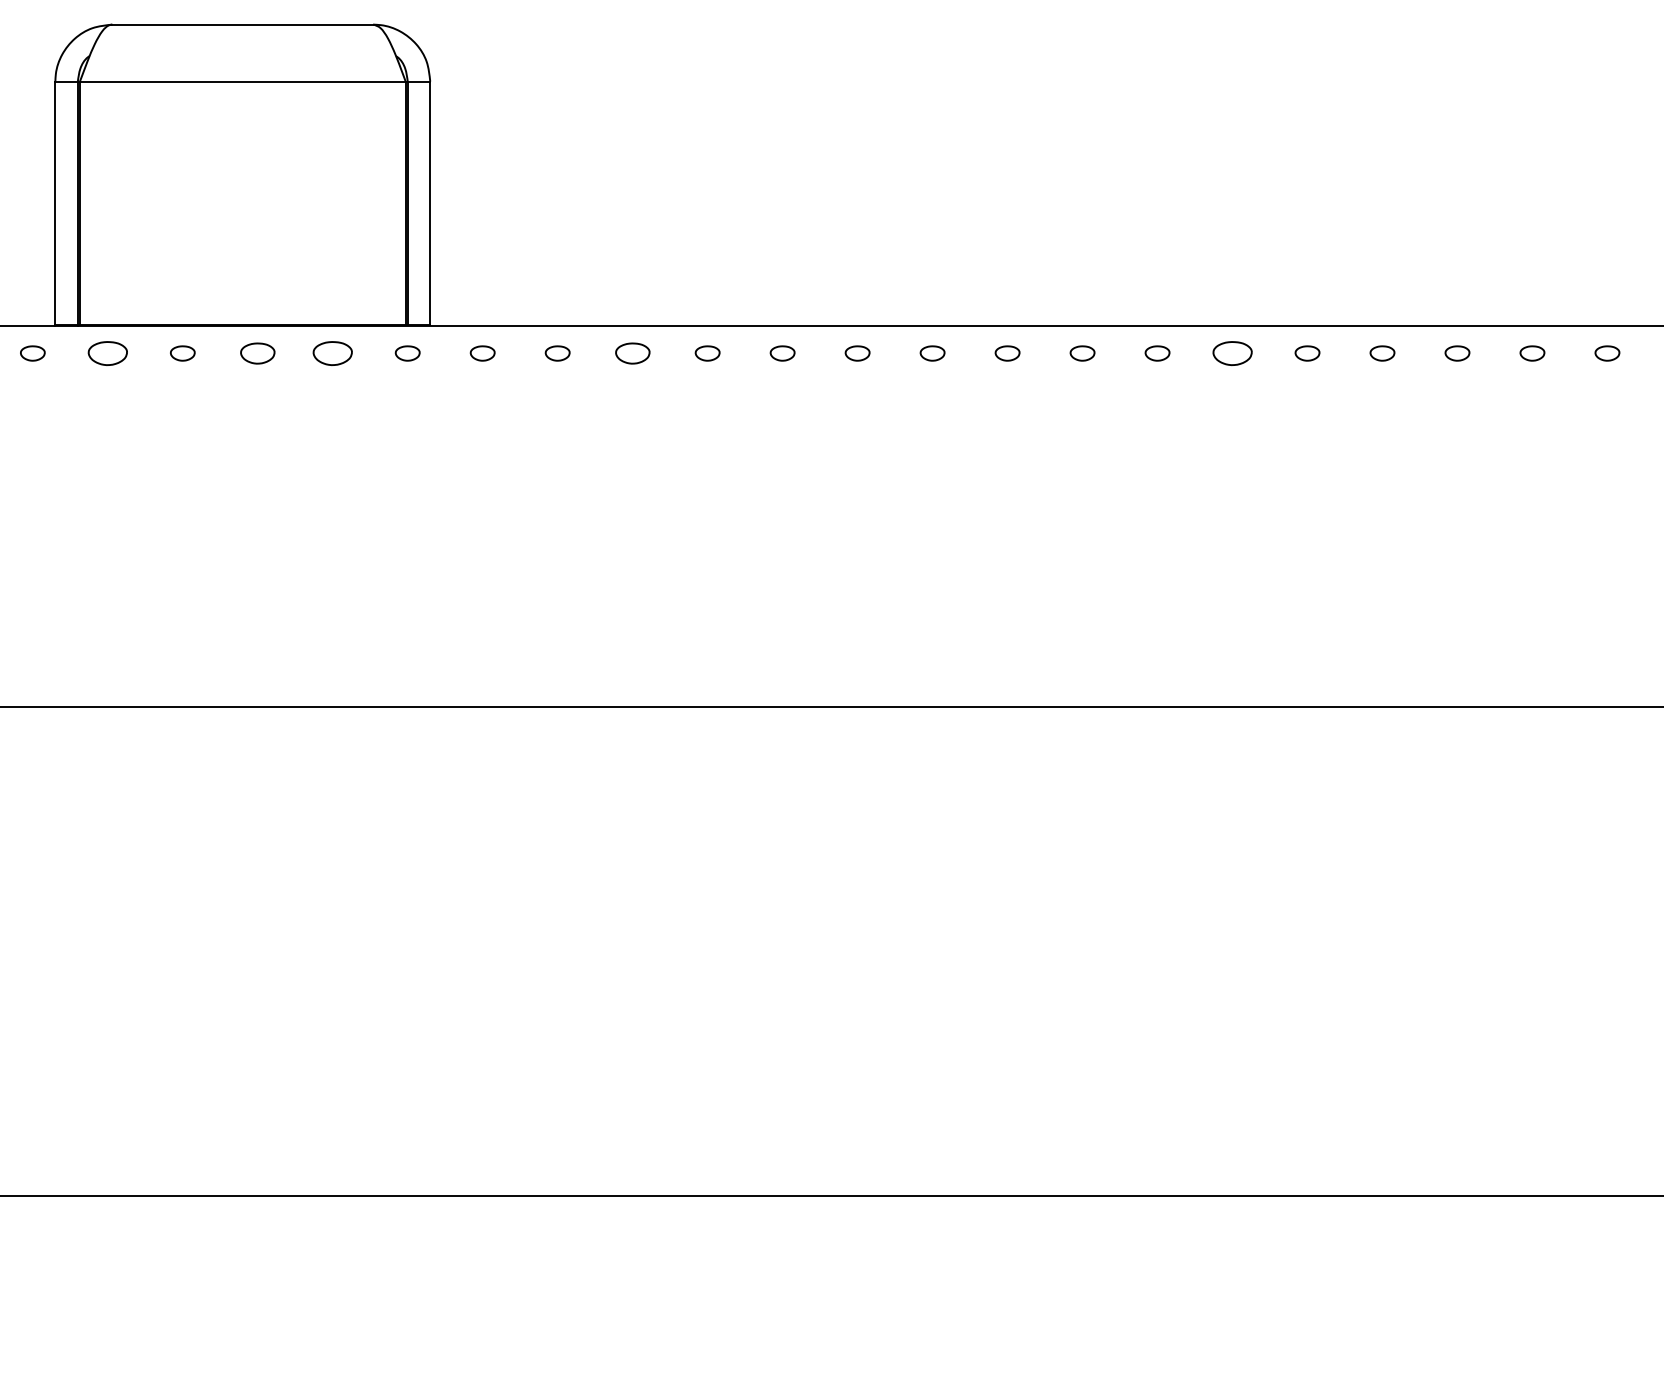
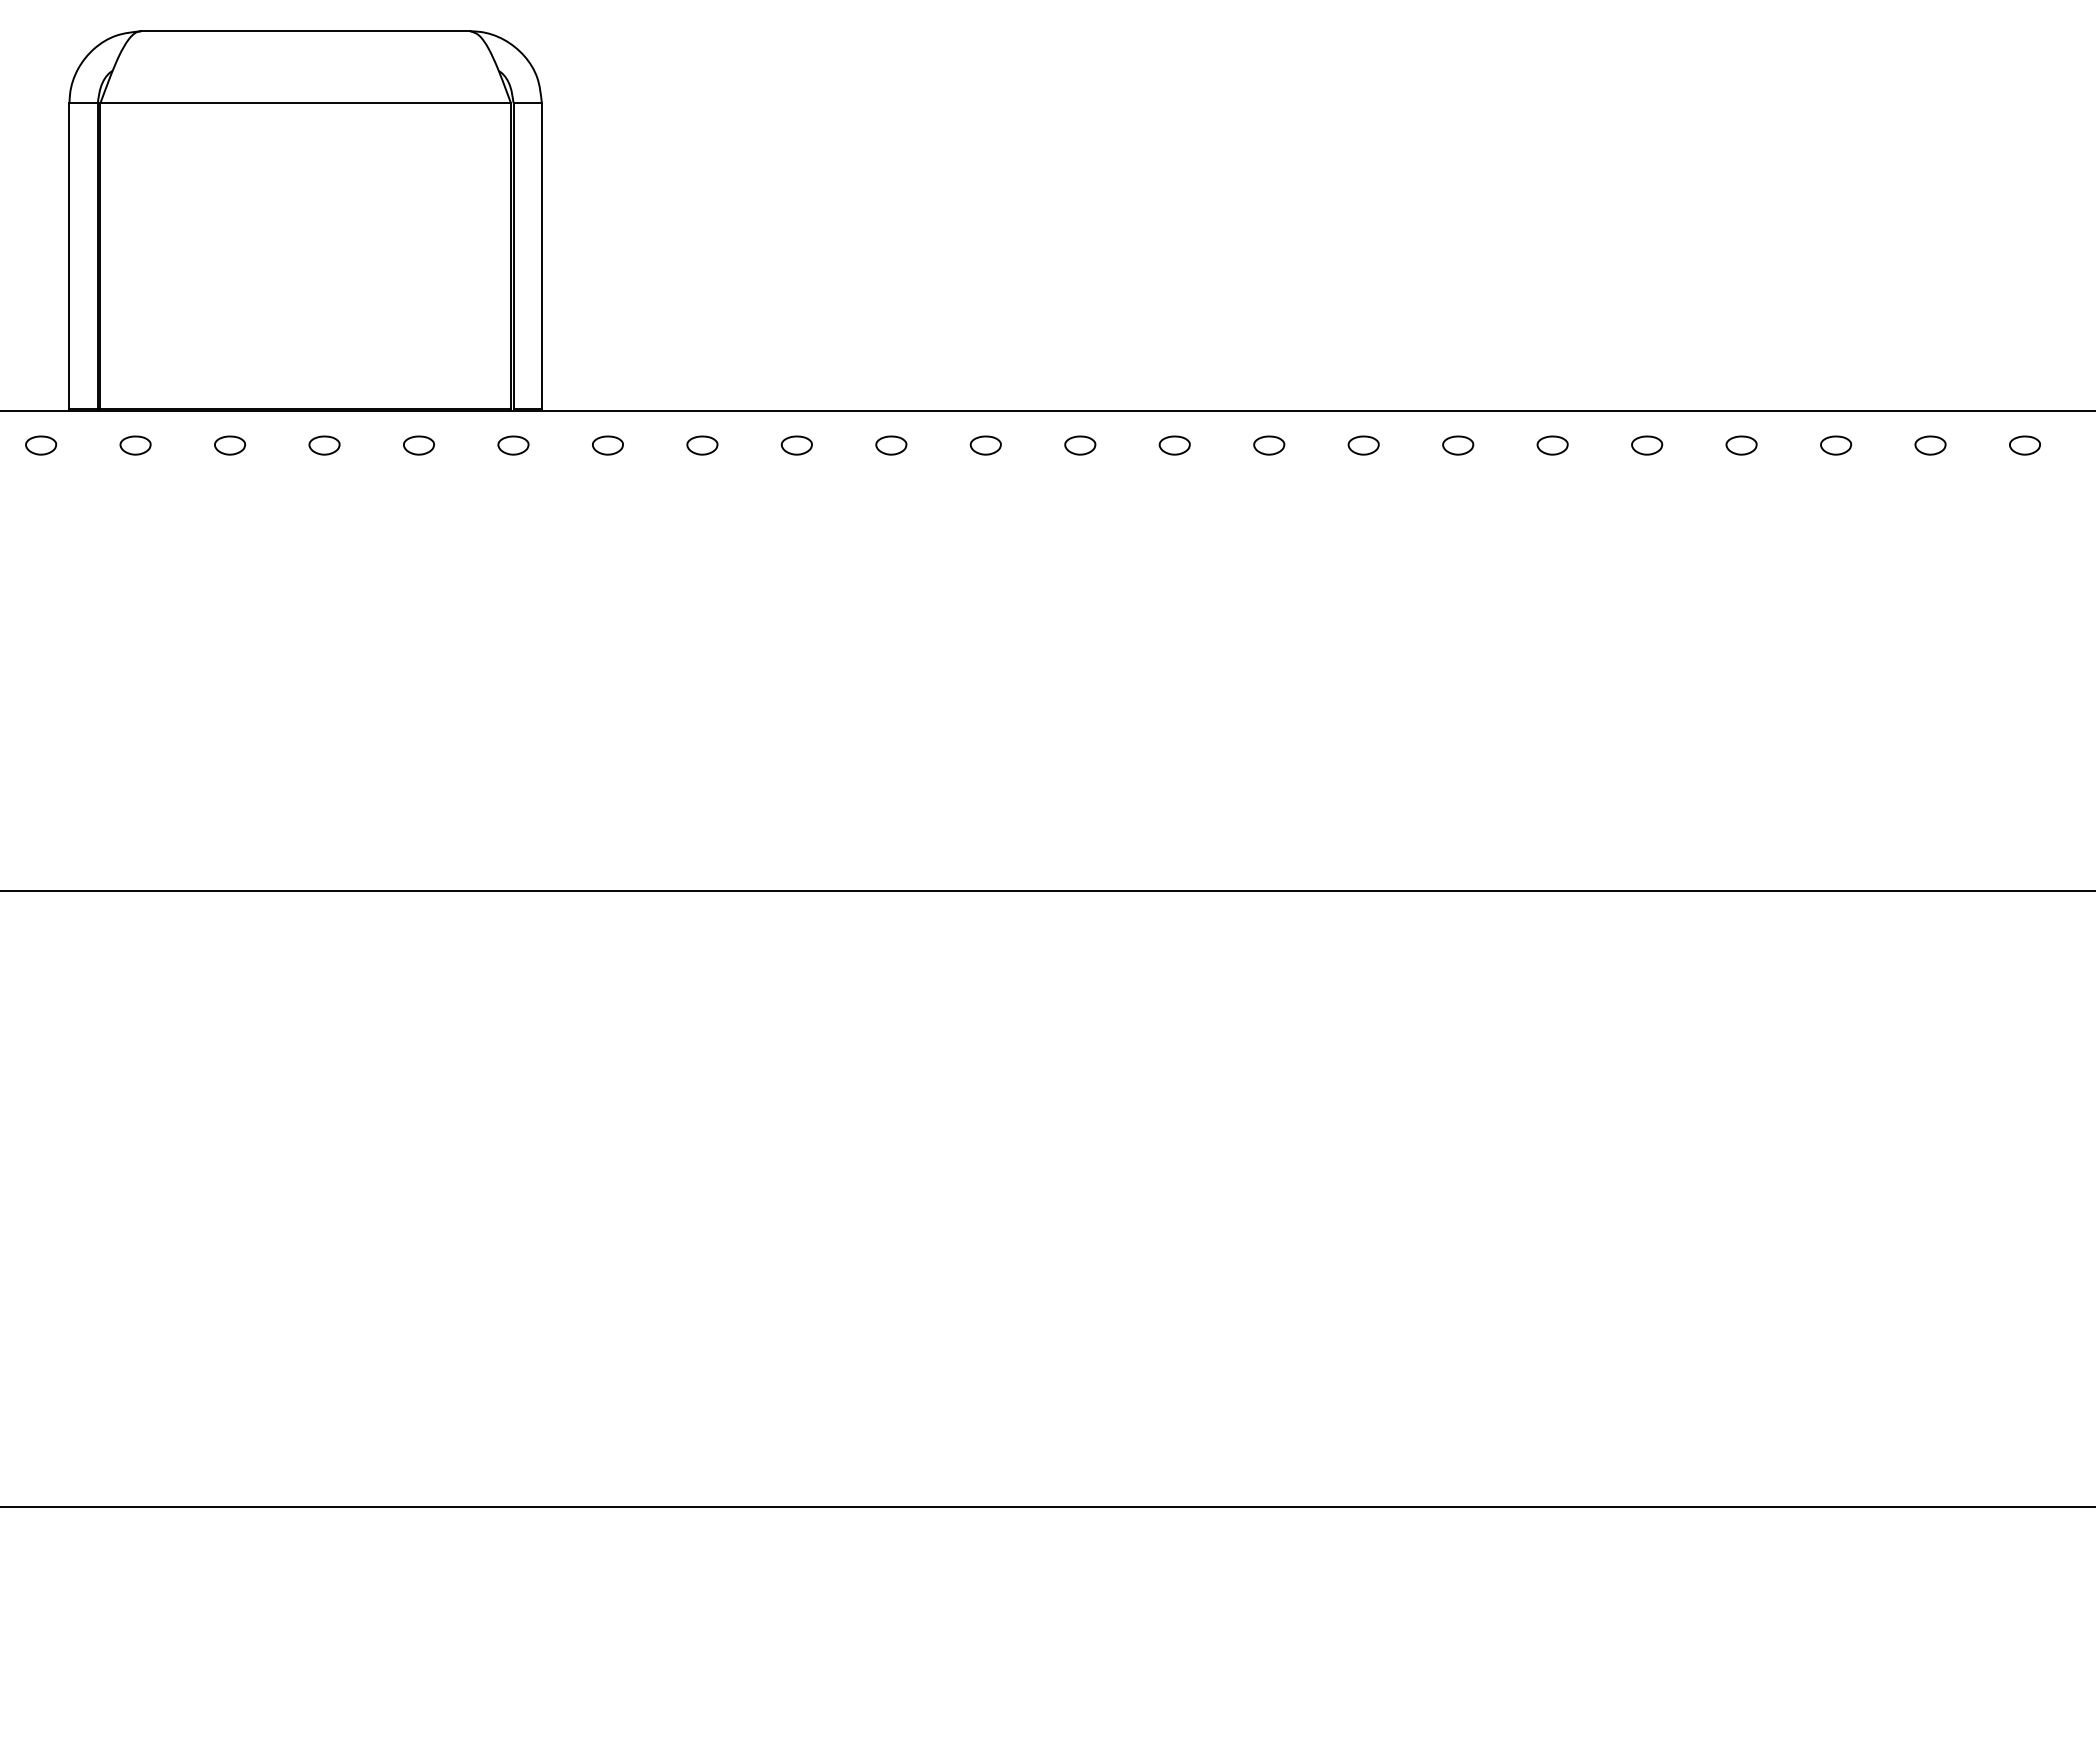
part: (107, 353) -> (135, 445), size x0.62
part: (257, 353) -> (324, 445), size x0.71
part: (332, 353) -> (418, 445), size x0.62
part: (632, 353) -> (796, 445), size x0.71
part: (1232, 353) -> (1552, 445), size x0.62

